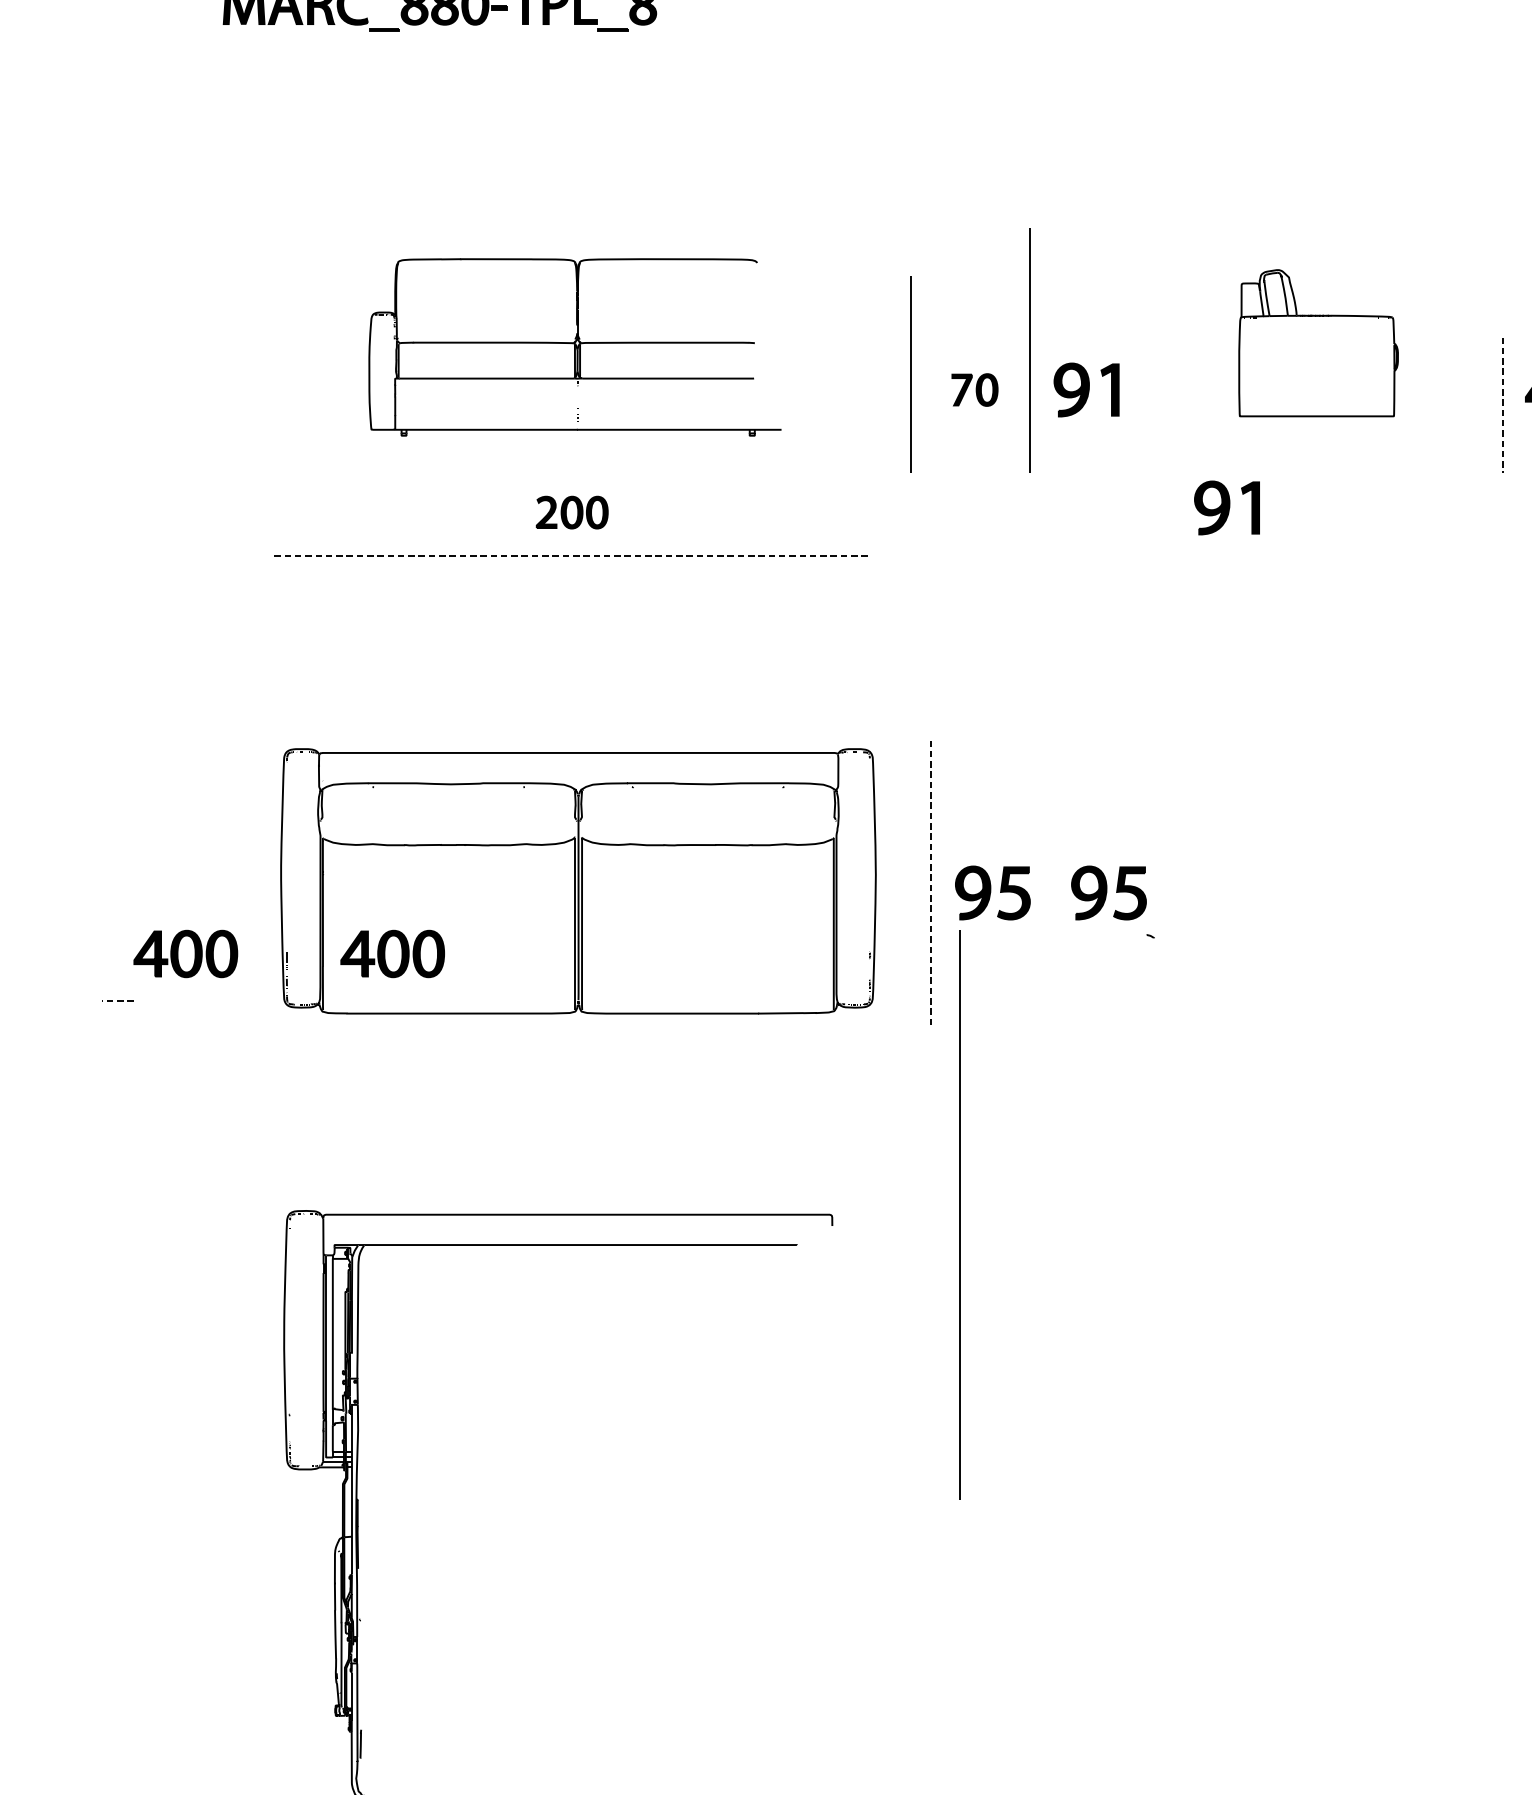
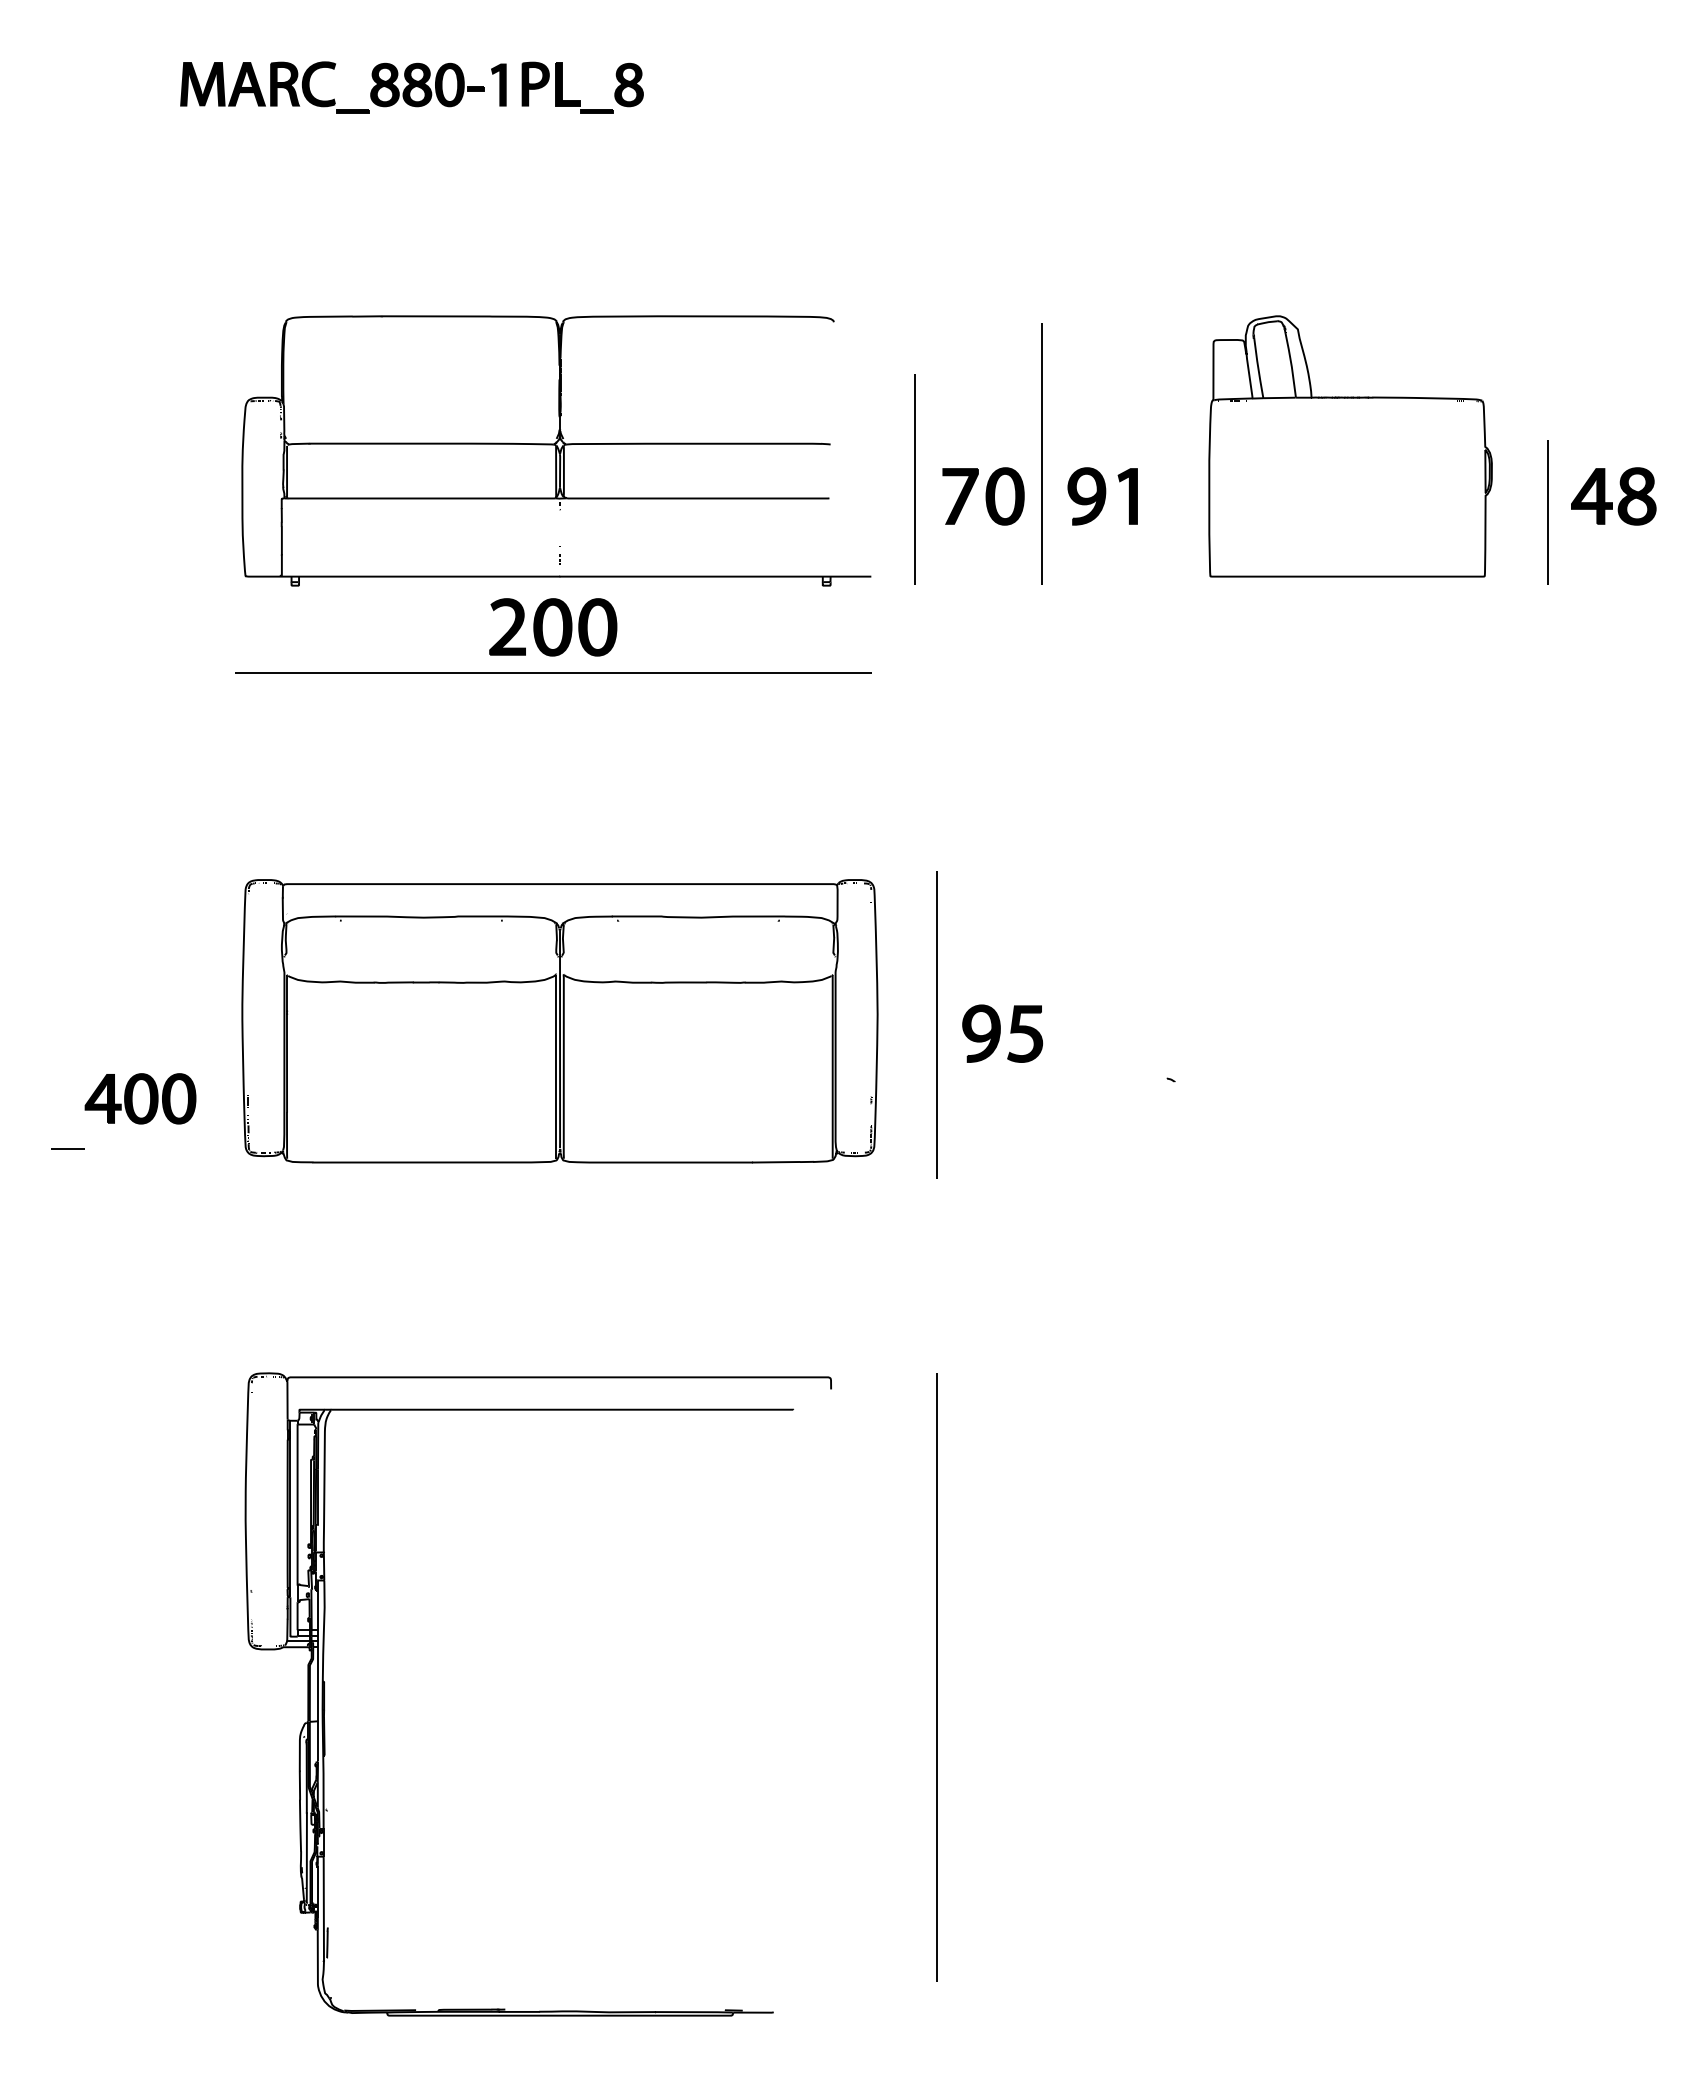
part: (1318, 343) -> (1350, 446), size x1.67
part: (575, 347) -> (556, 450), size x1.43
part: (974, 390) -> (983, 496), size x1.67
line: (1502, 405) -> (1547, 513), dashed -> solid
part: (1226, 508) -> (1252, 622), removed
part: (572, 512) -> (553, 627), size x1.67
line: (572, 555) -> (553, 673), dashed -> solid
line: (930, 885) -> (936, 1025), dashed -> solid
part: (1108, 892) -> (1126, 1033), removed
part: (392, 953) -> (361, 1098), removed
line: (118, 1001) -> (68, 1149), dashed -> solid
line: (959, 1214) -> (936, 1677), moved

